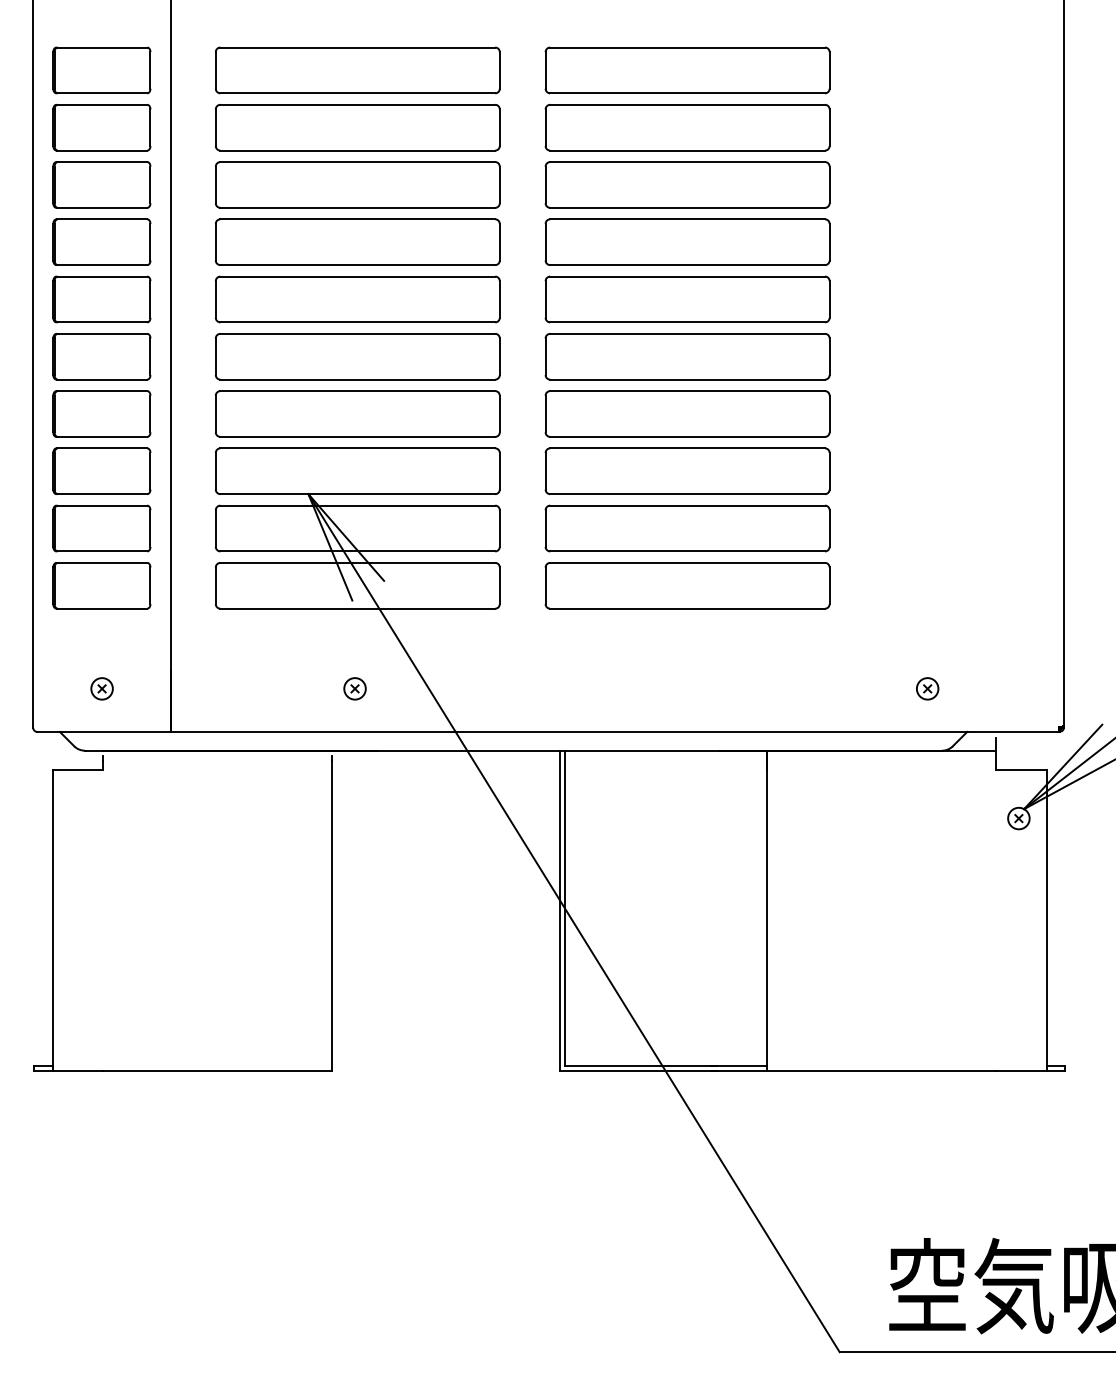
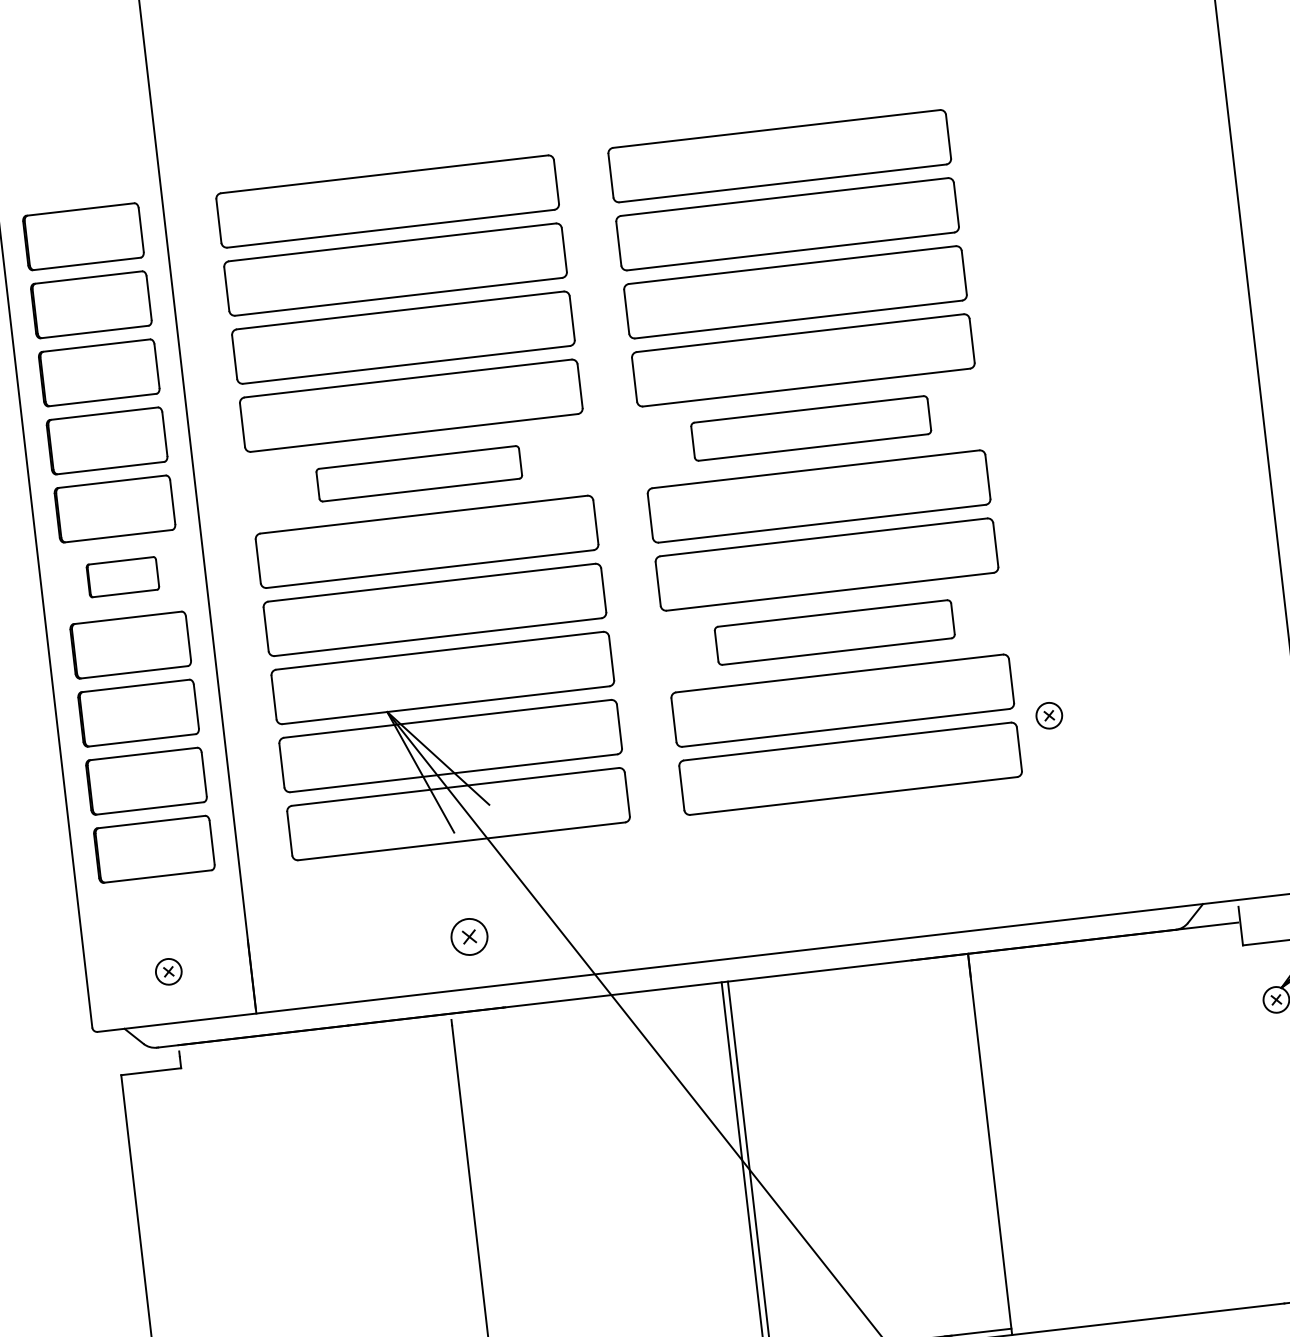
part: (357, 299) -> (418, 473), size x0.6
part: (687, 299) -> (811, 428), size x0.7
part: (101, 356) -> (122, 576), size x0.6
part: (687, 470) -> (834, 631), size x0.7
part: (354, 688) -> (468, 936), size x1.4
part: (927, 688) -> (1049, 715), moved

